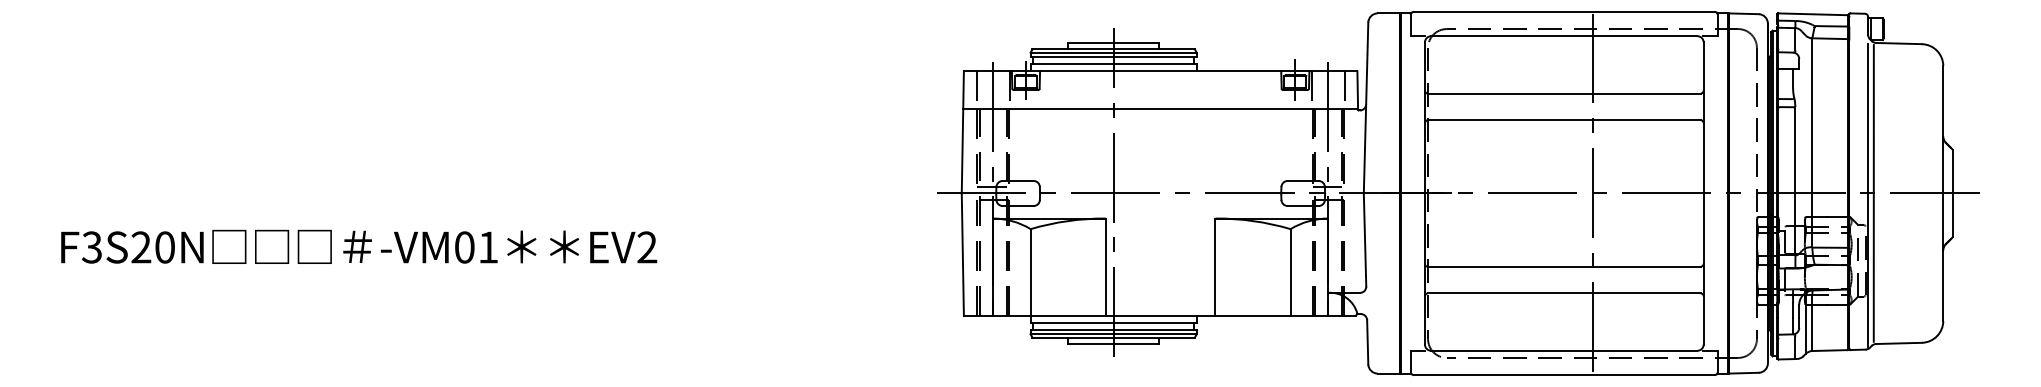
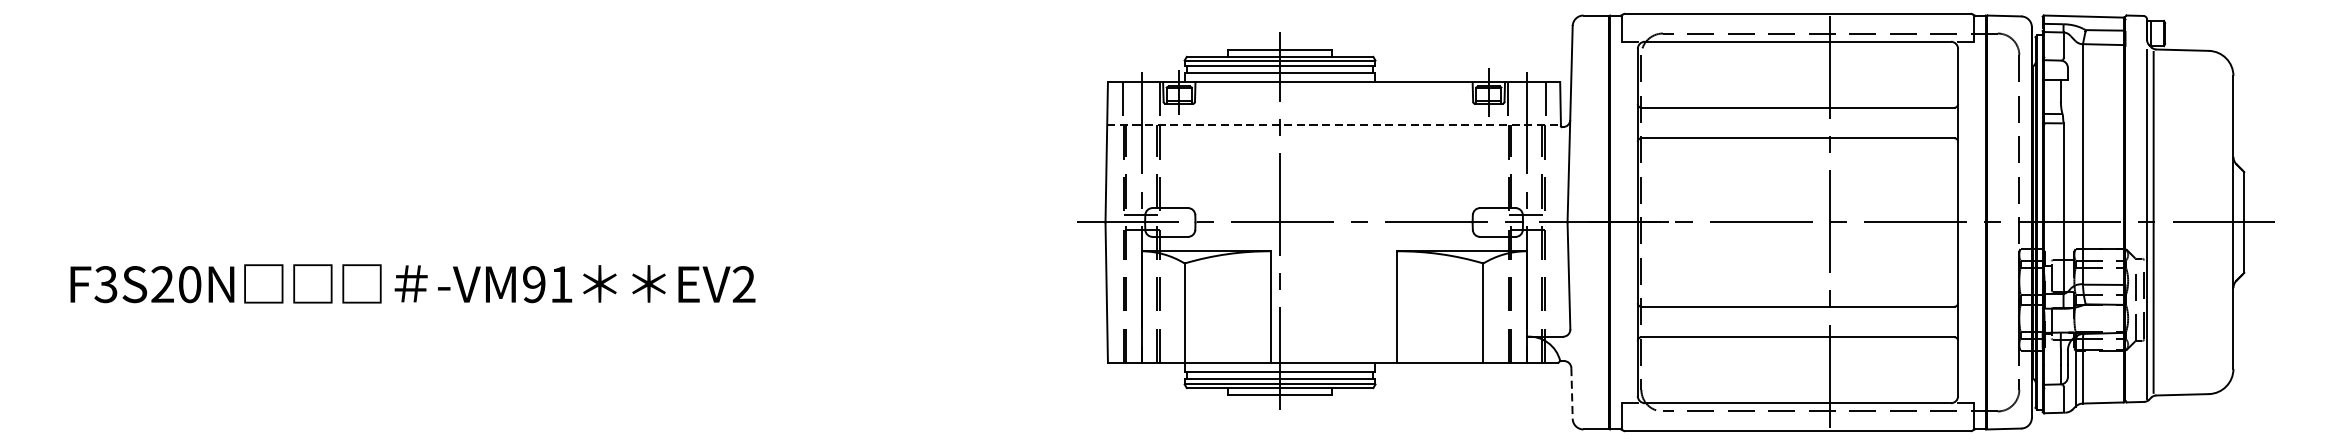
line: (1161, 108) -> (1335, 124), solid -> dashed
text: (464, 247) -> (534, 284), -VM01 -> -VM91
line: (1367, 342) -> (1571, 393), solid -> dashed

